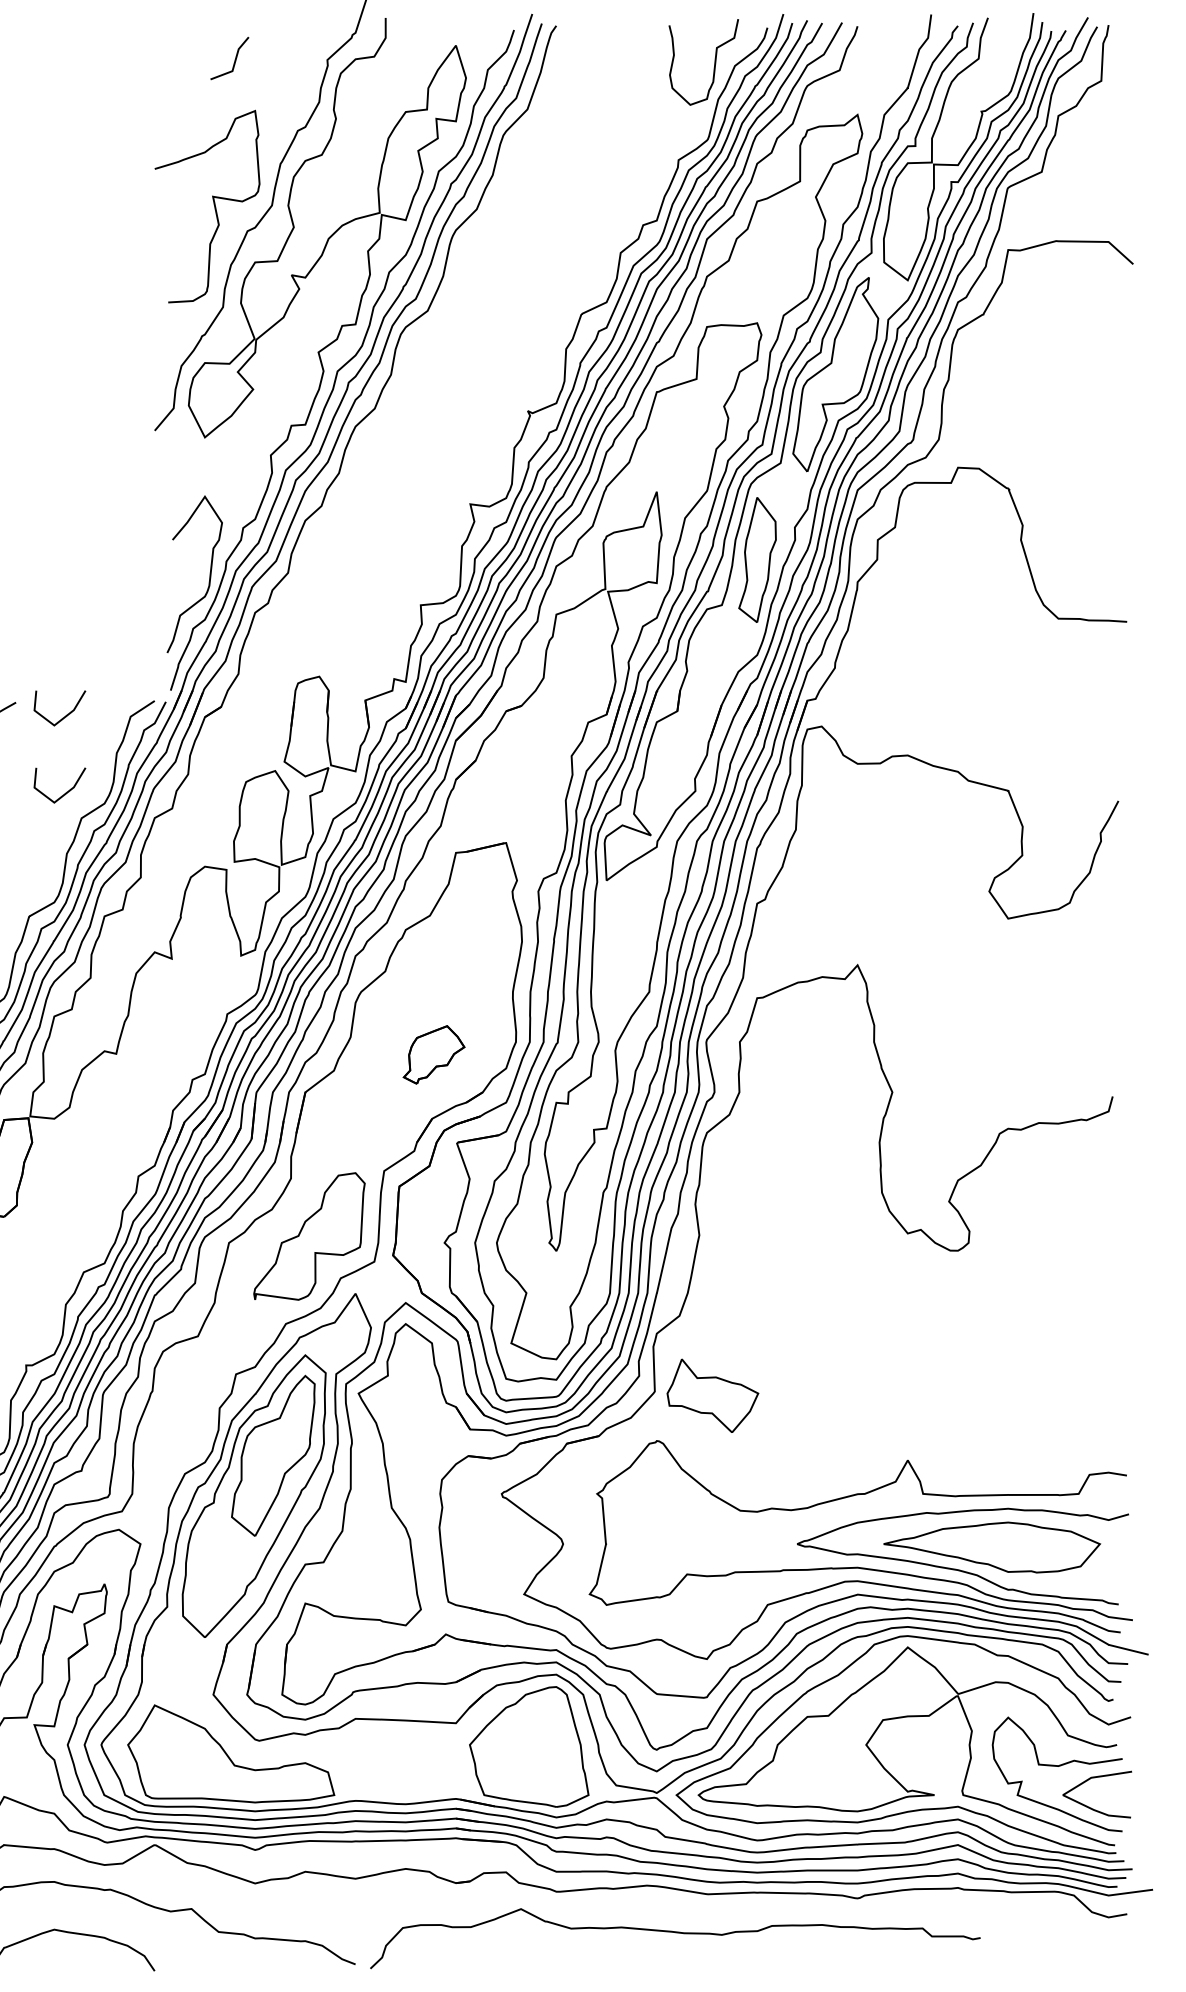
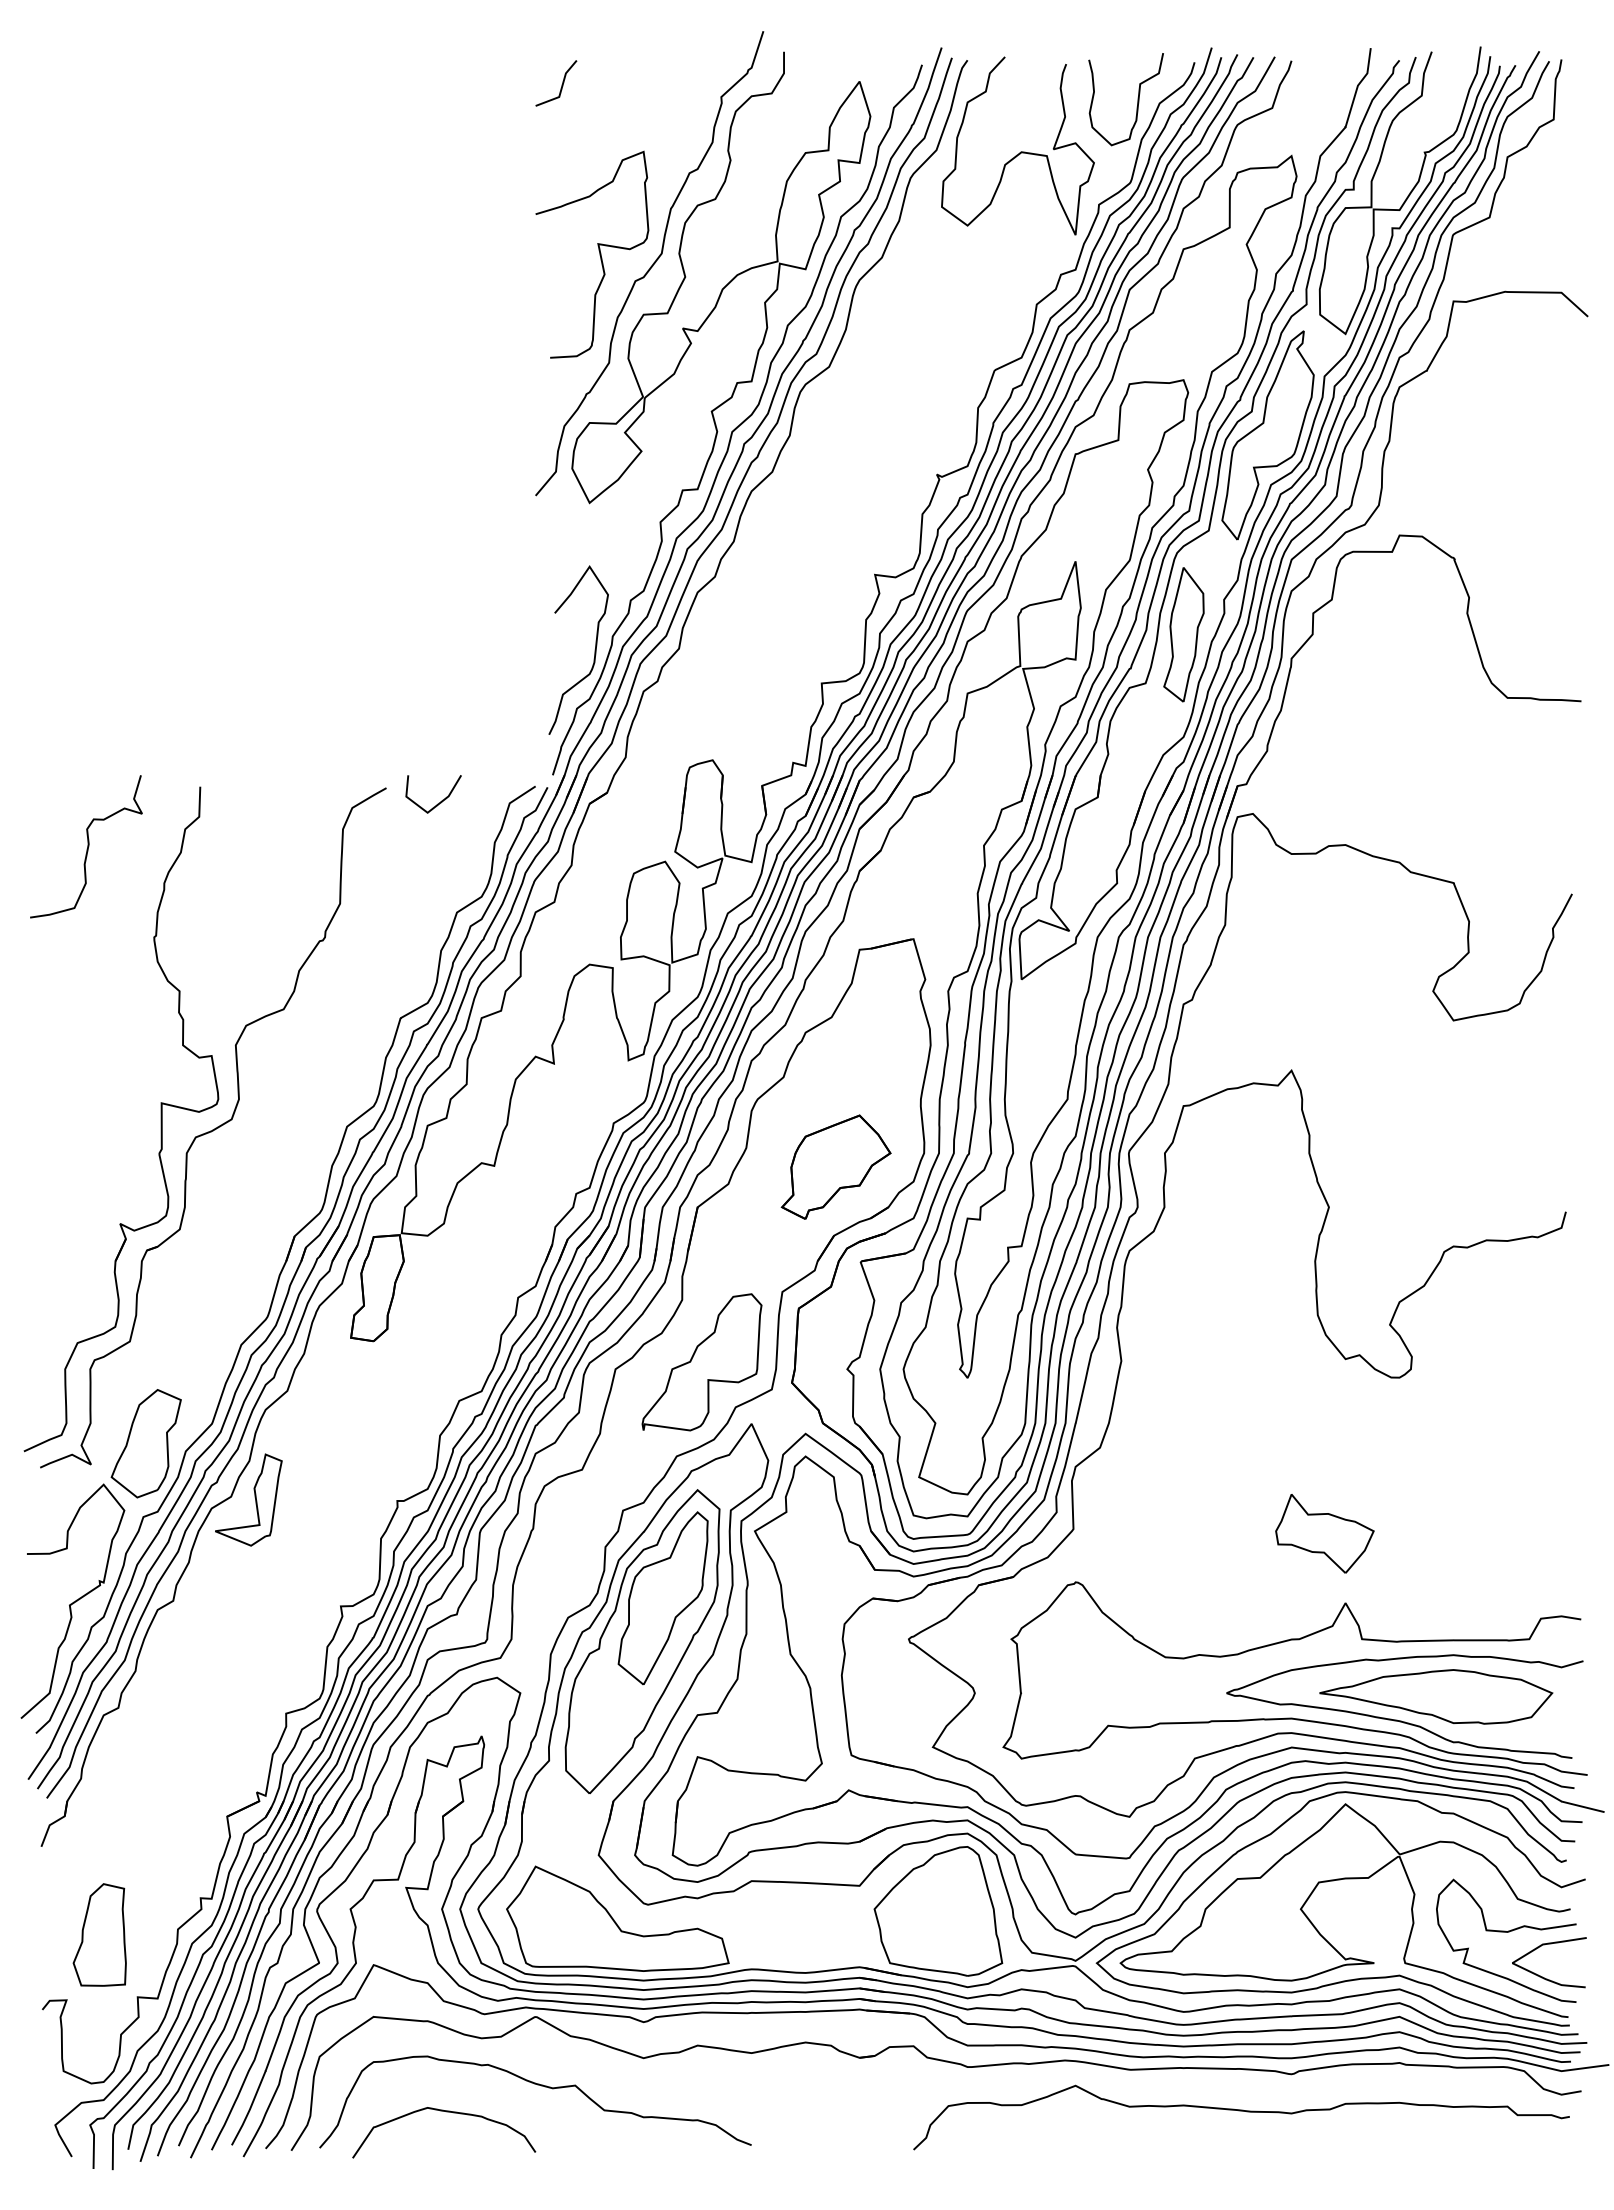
line: (234, 59) -> (561, 84), moved
curve: (605, 110) -> (1020, 151), added
line: (63, 794) -> (437, 886), removed
part: (433, 1054) -> (835, 1166), size x1.67
part: (712, 1395) -> (1324, 1533), moved
curve: (675, 1933) -> (1241, 2111), moved

